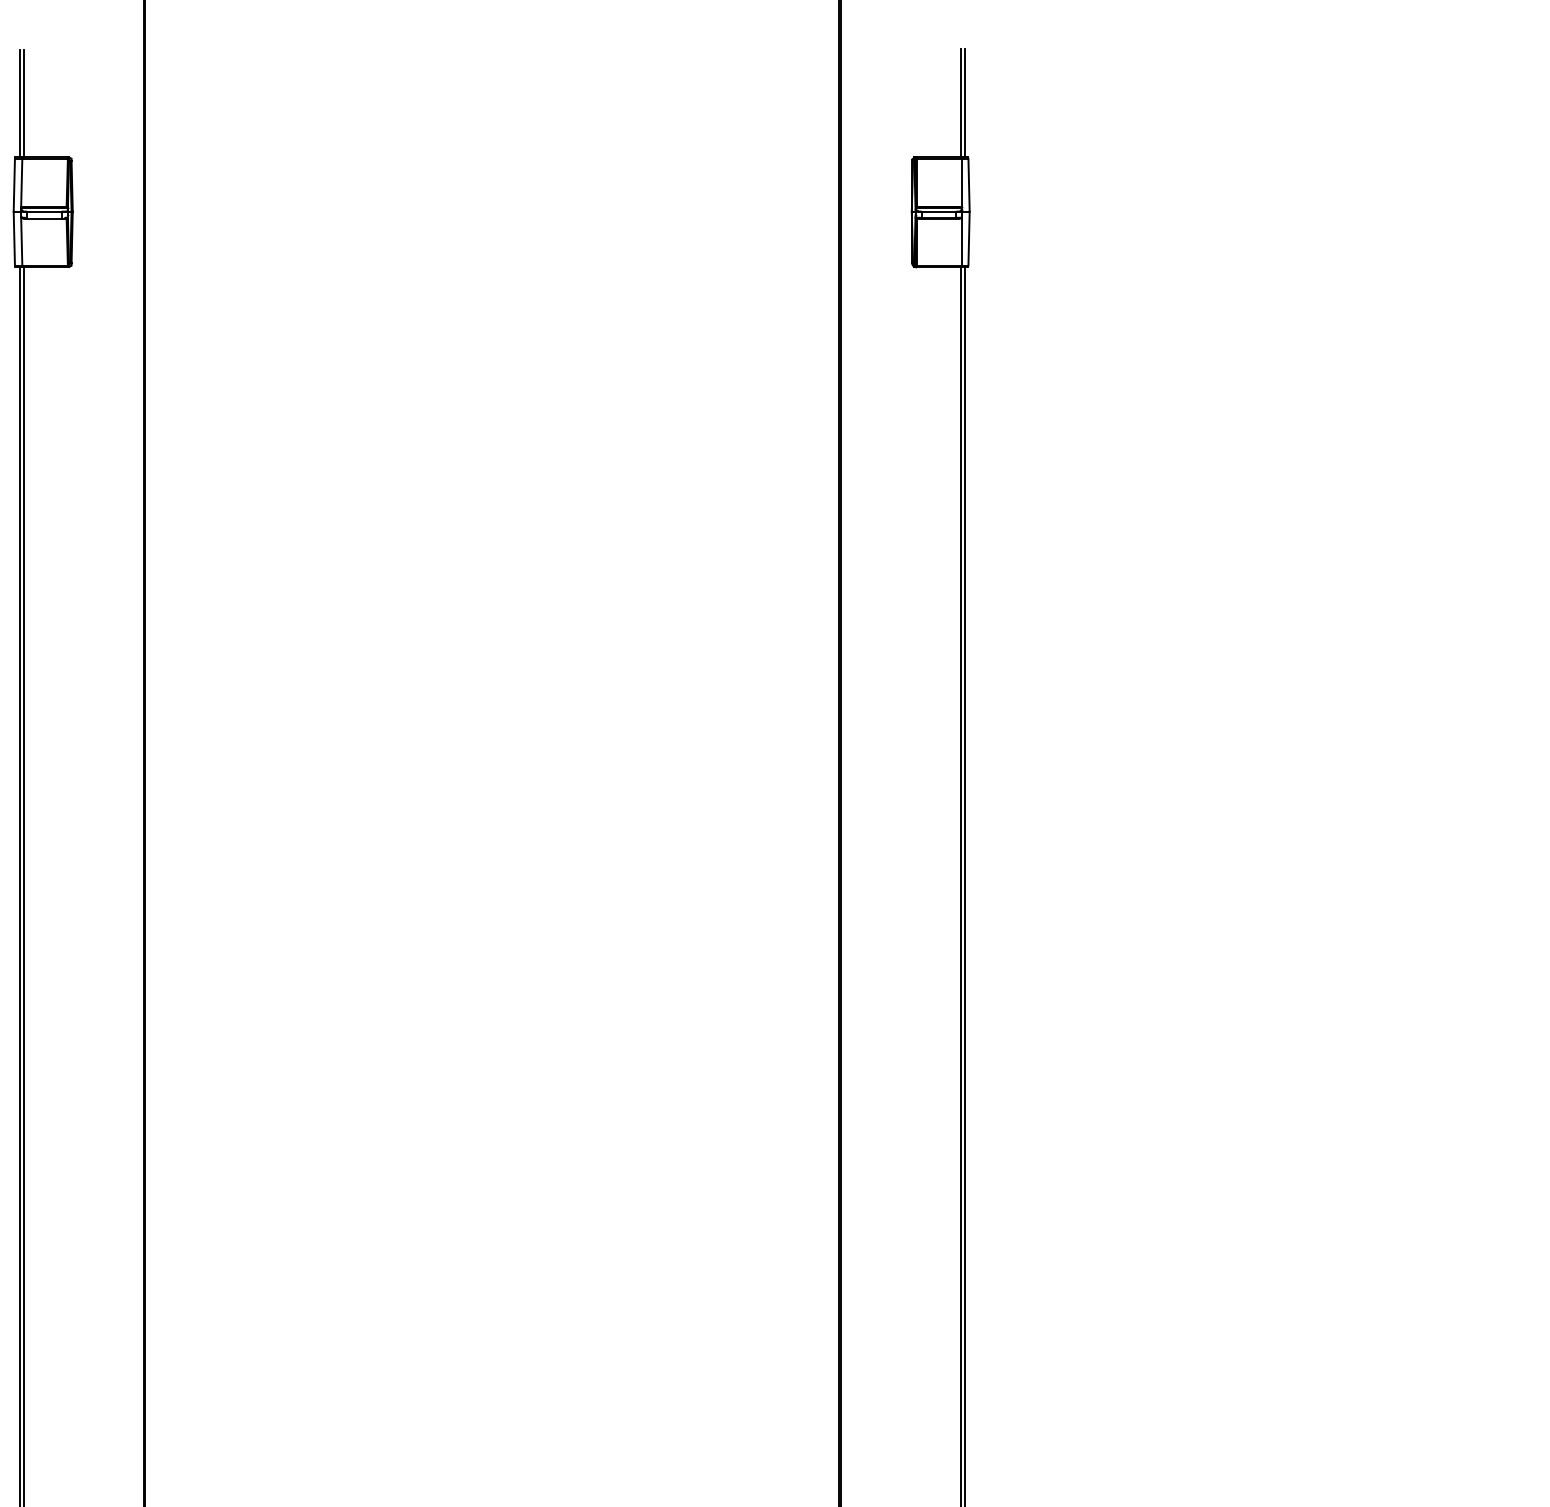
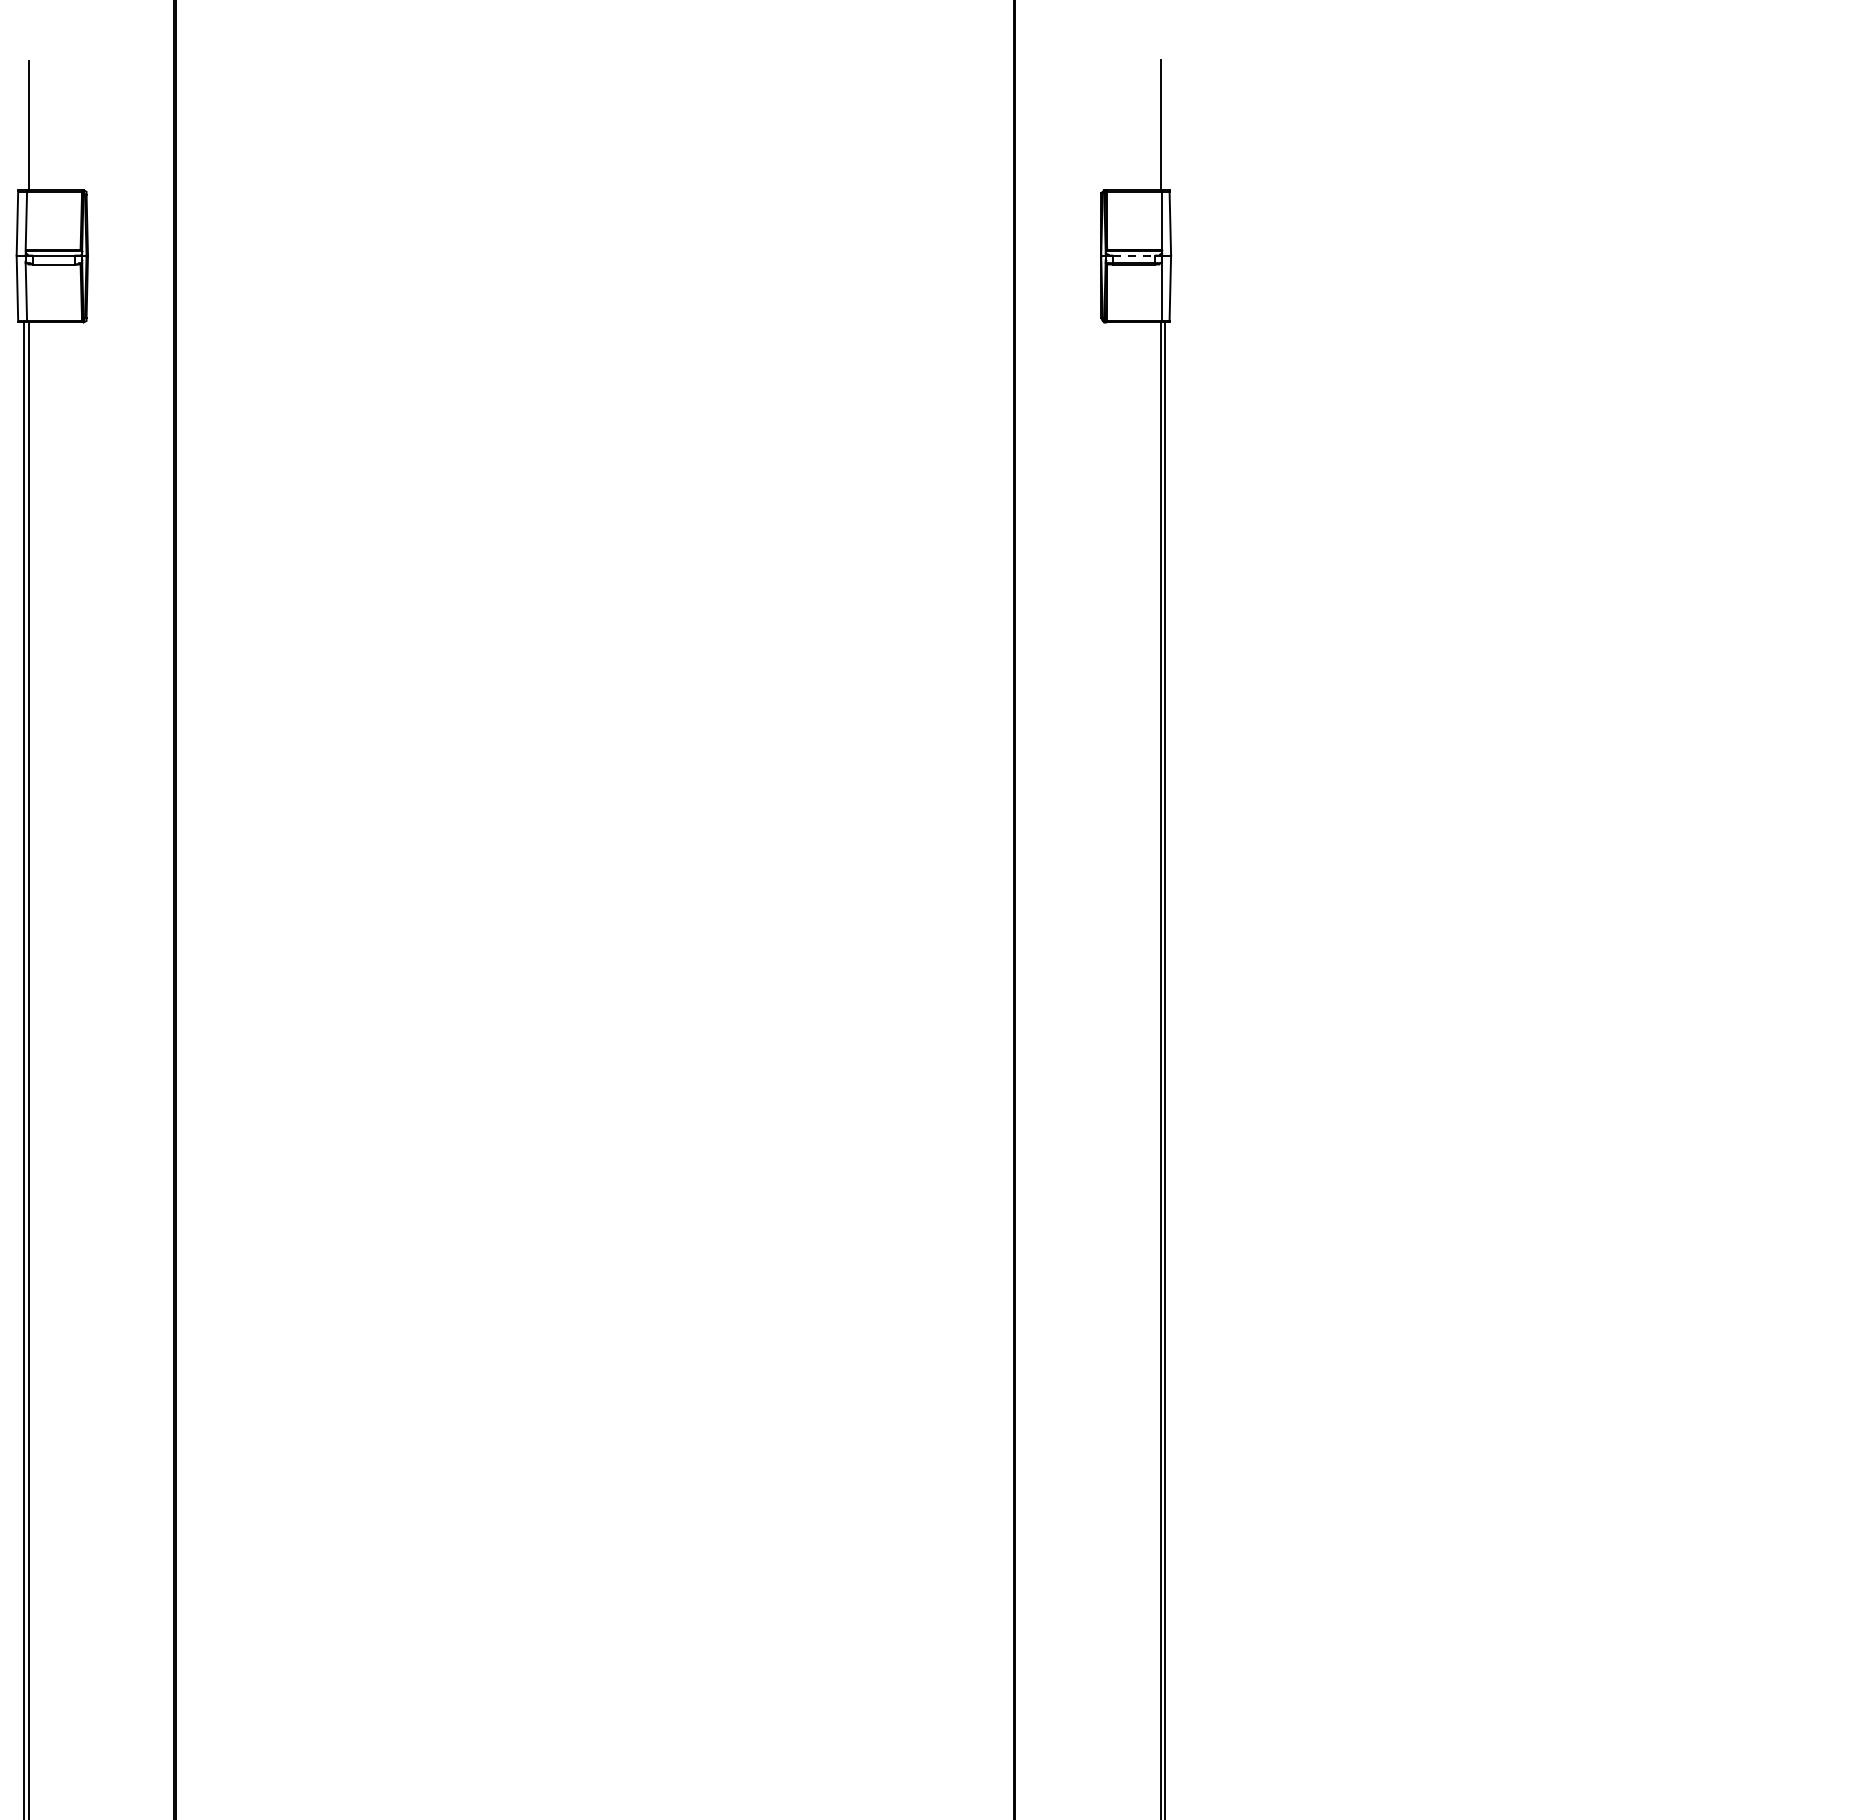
line: (20, 103) -> (24, 125), removed
line: (965, 103) -> (1165, 124), removed
line: (938, 211) -> (1133, 255), solid -> dashed

